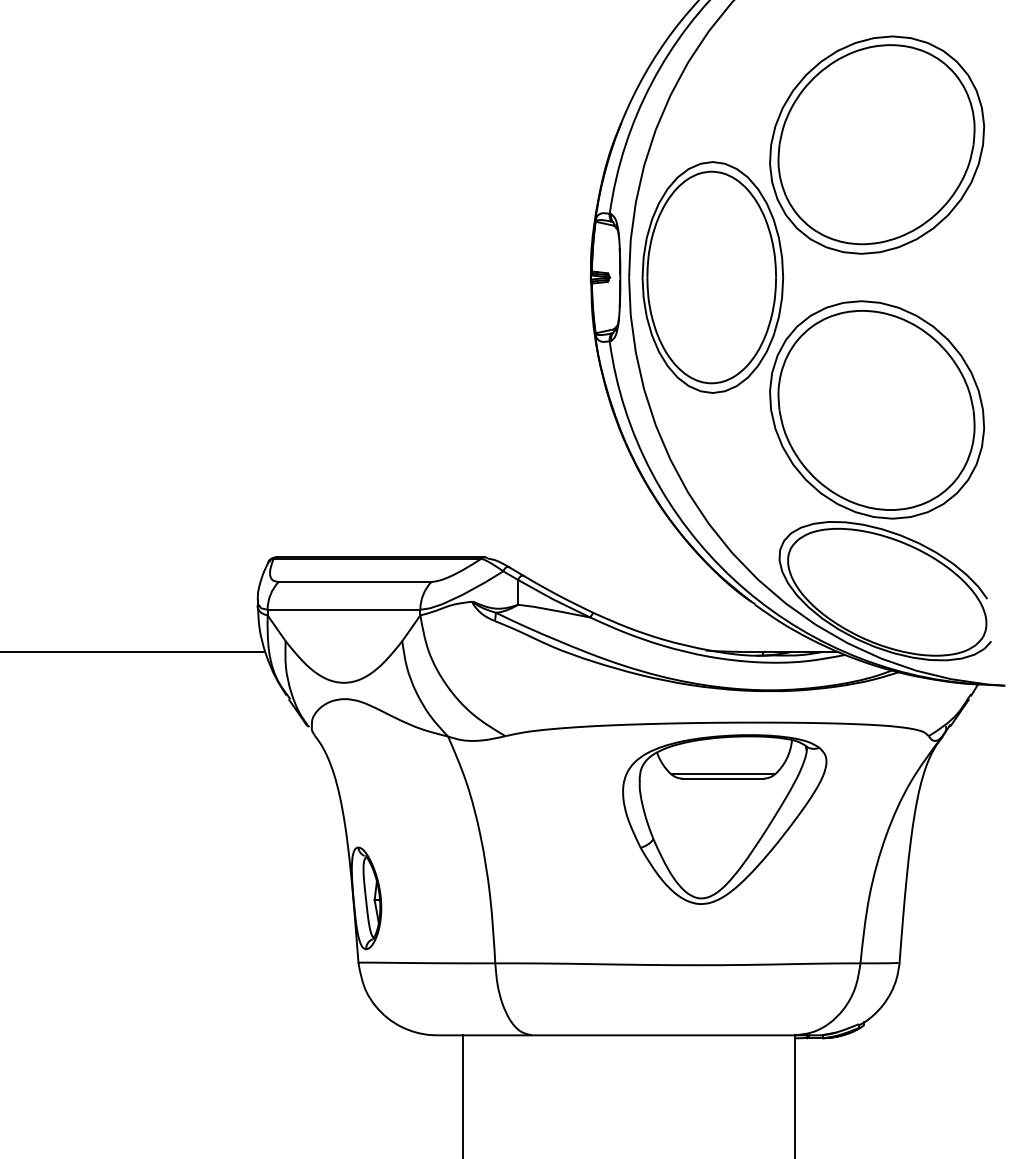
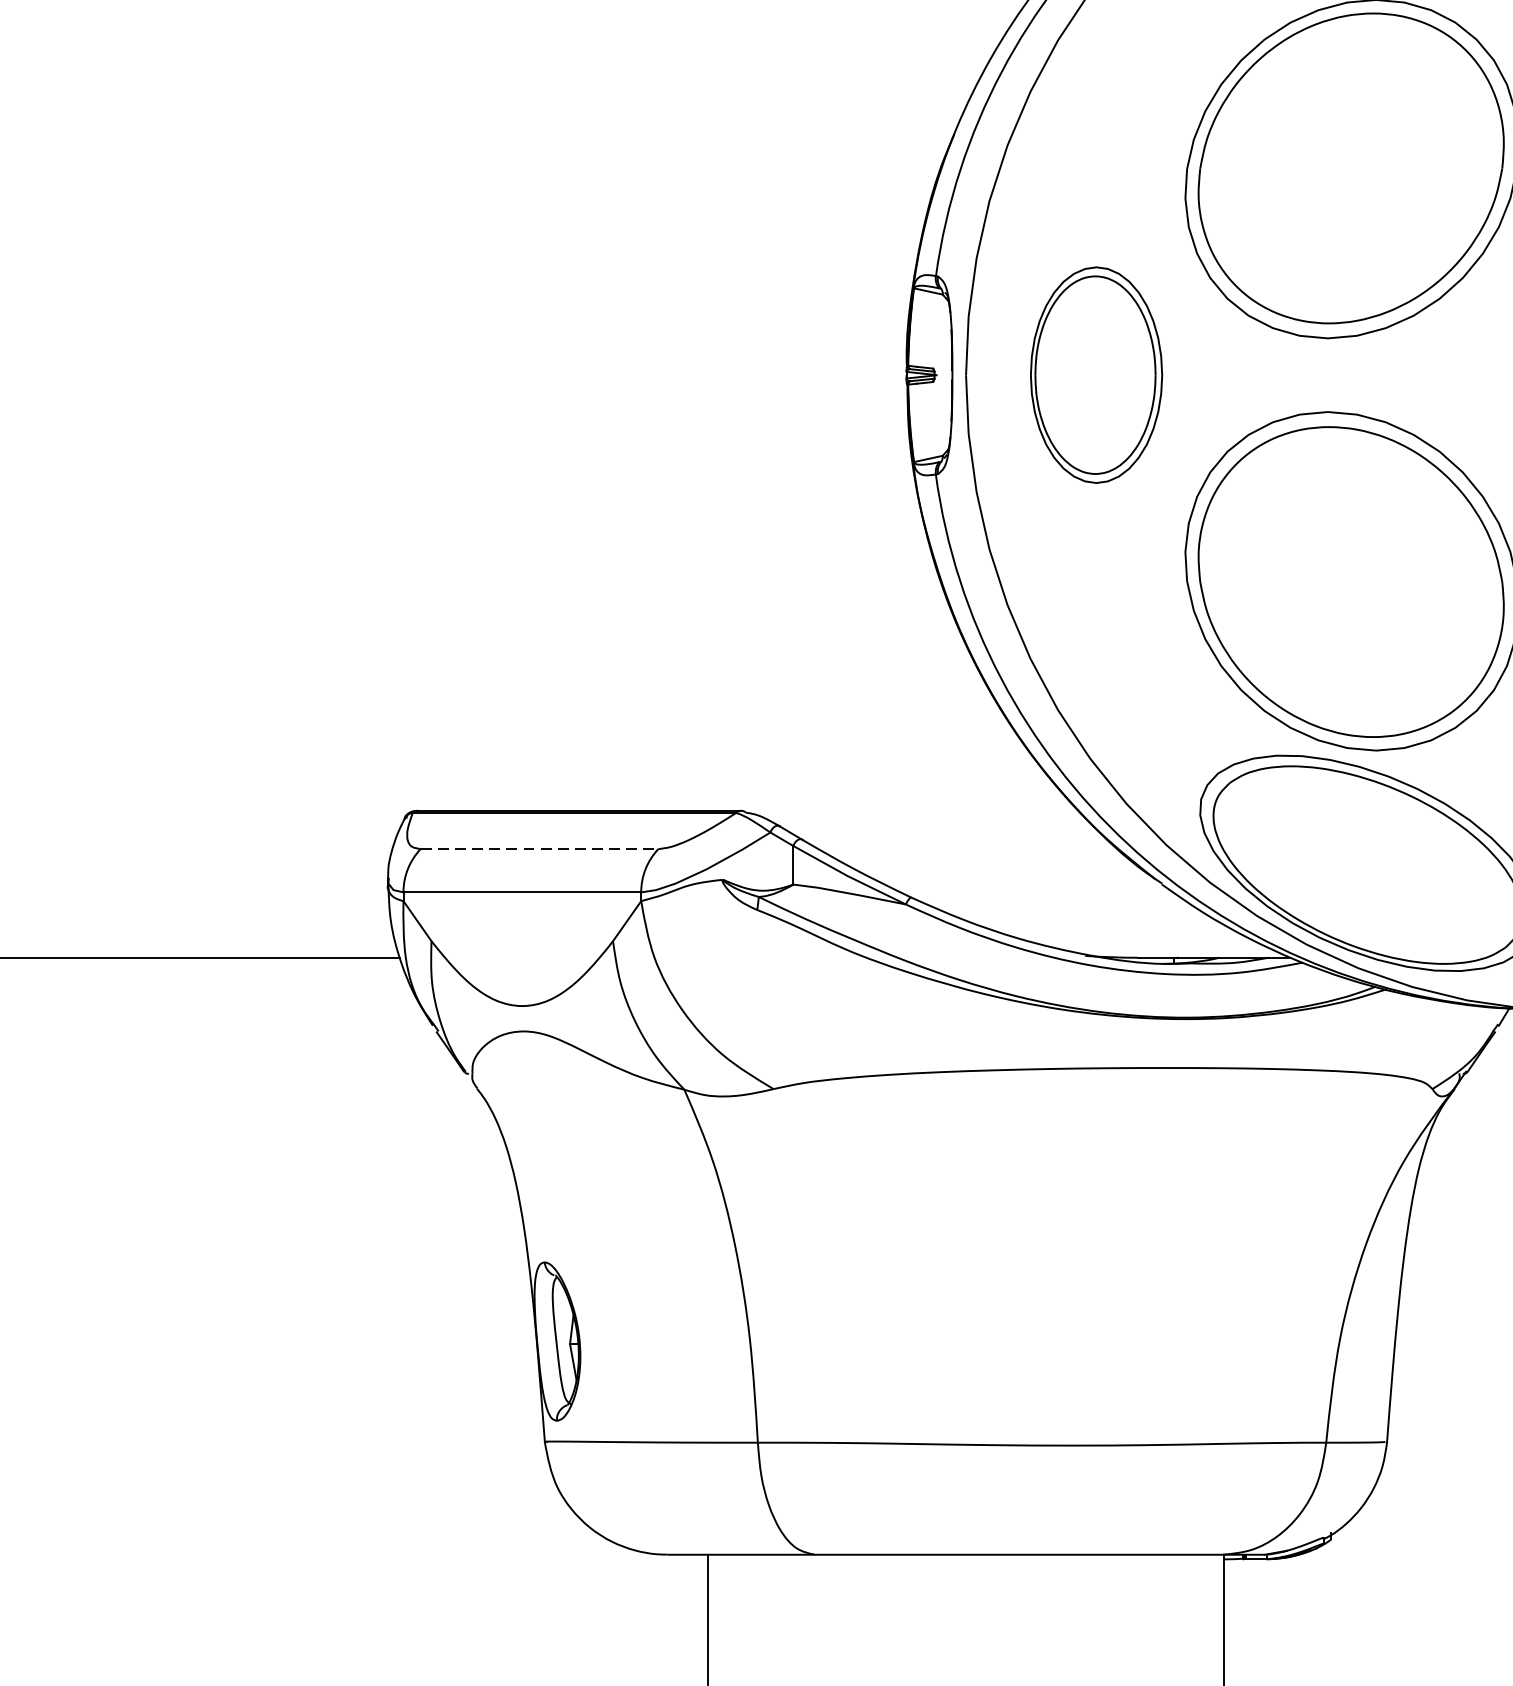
part: (712, 277) -> (1095, 375), size x0.6
line: (355, 581) -> (540, 848), solid -> dashed
part: (724, 819) -> (1114, 1218), removed

